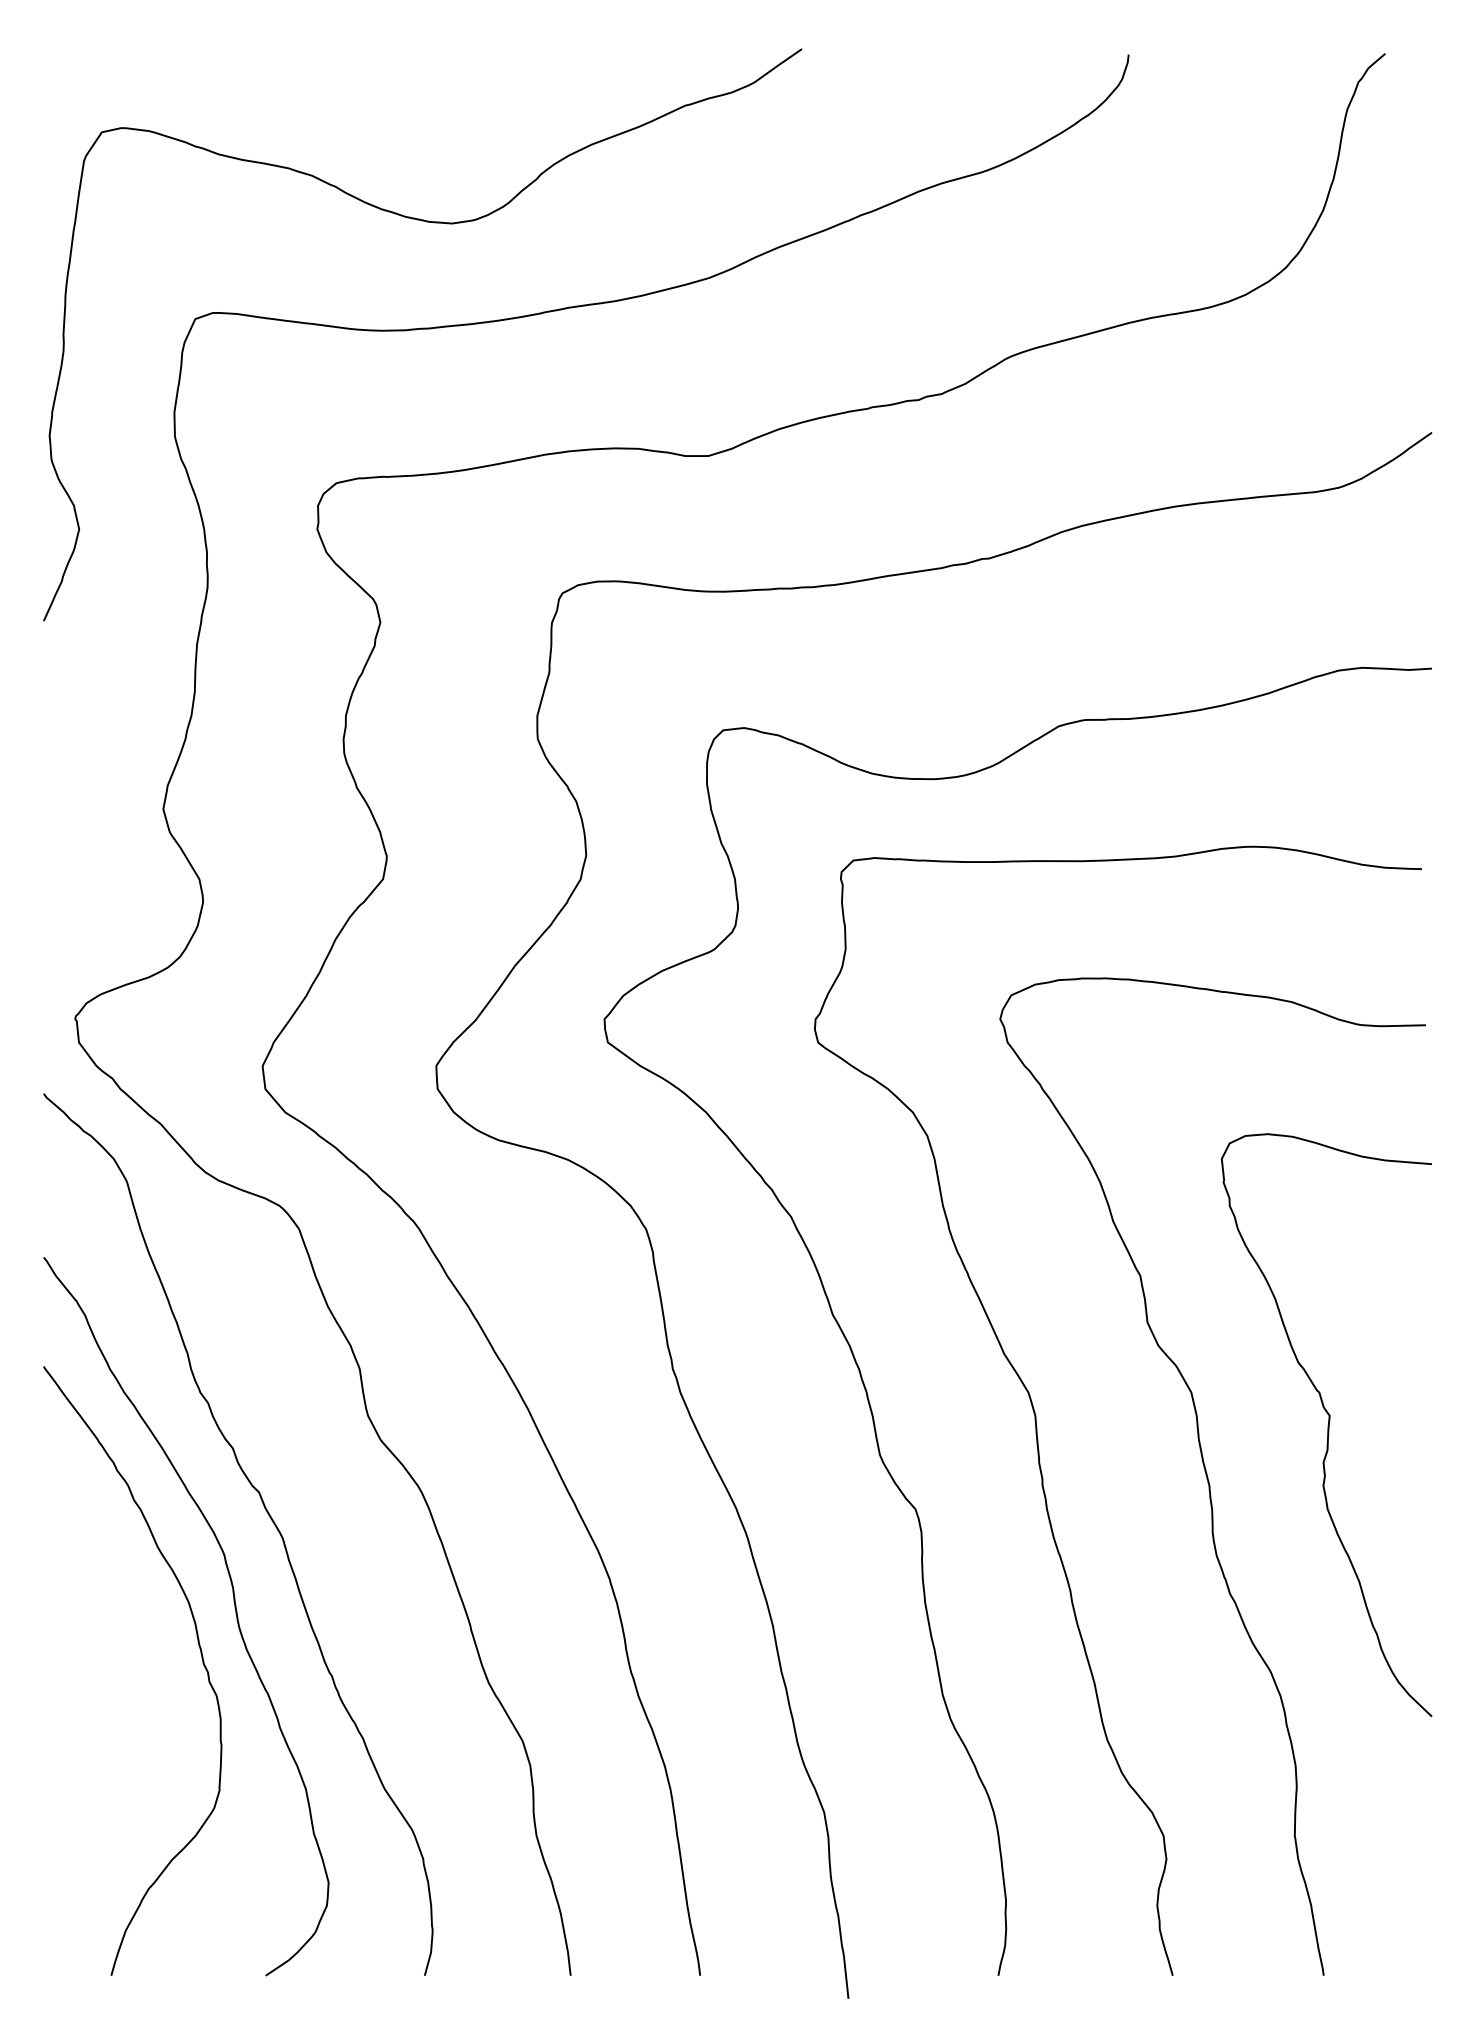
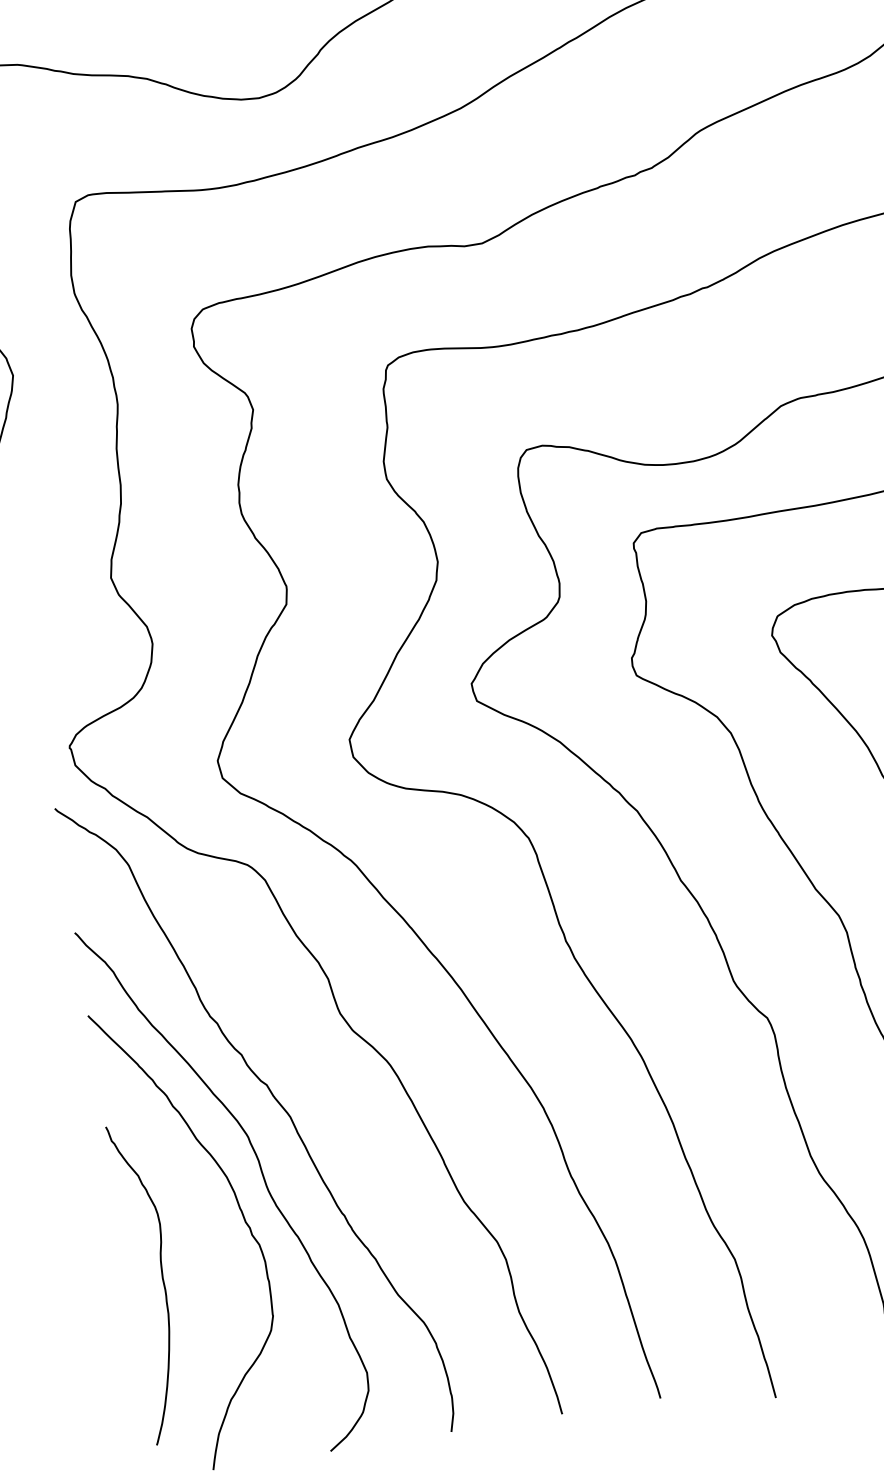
curve: (84, 1719) -> (161, 1278), added

